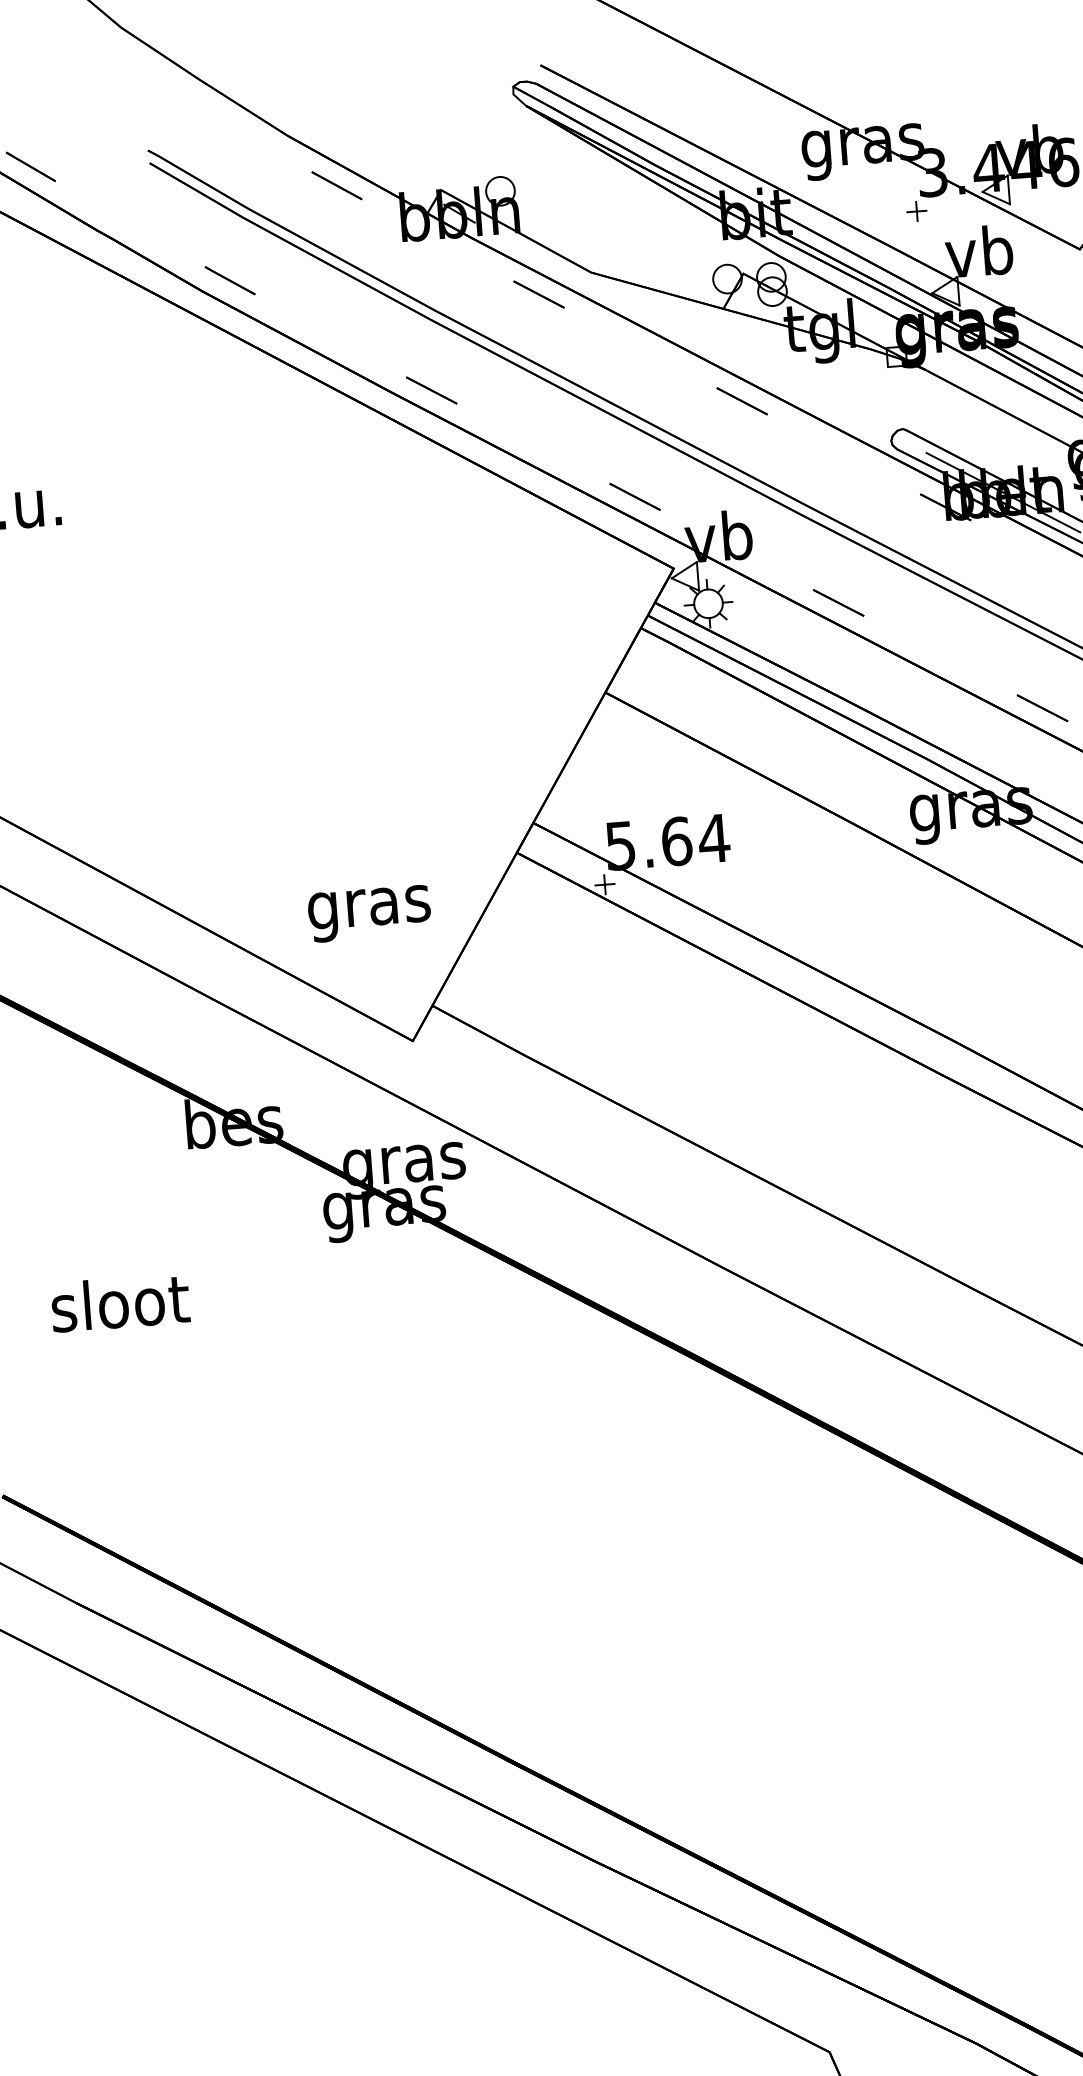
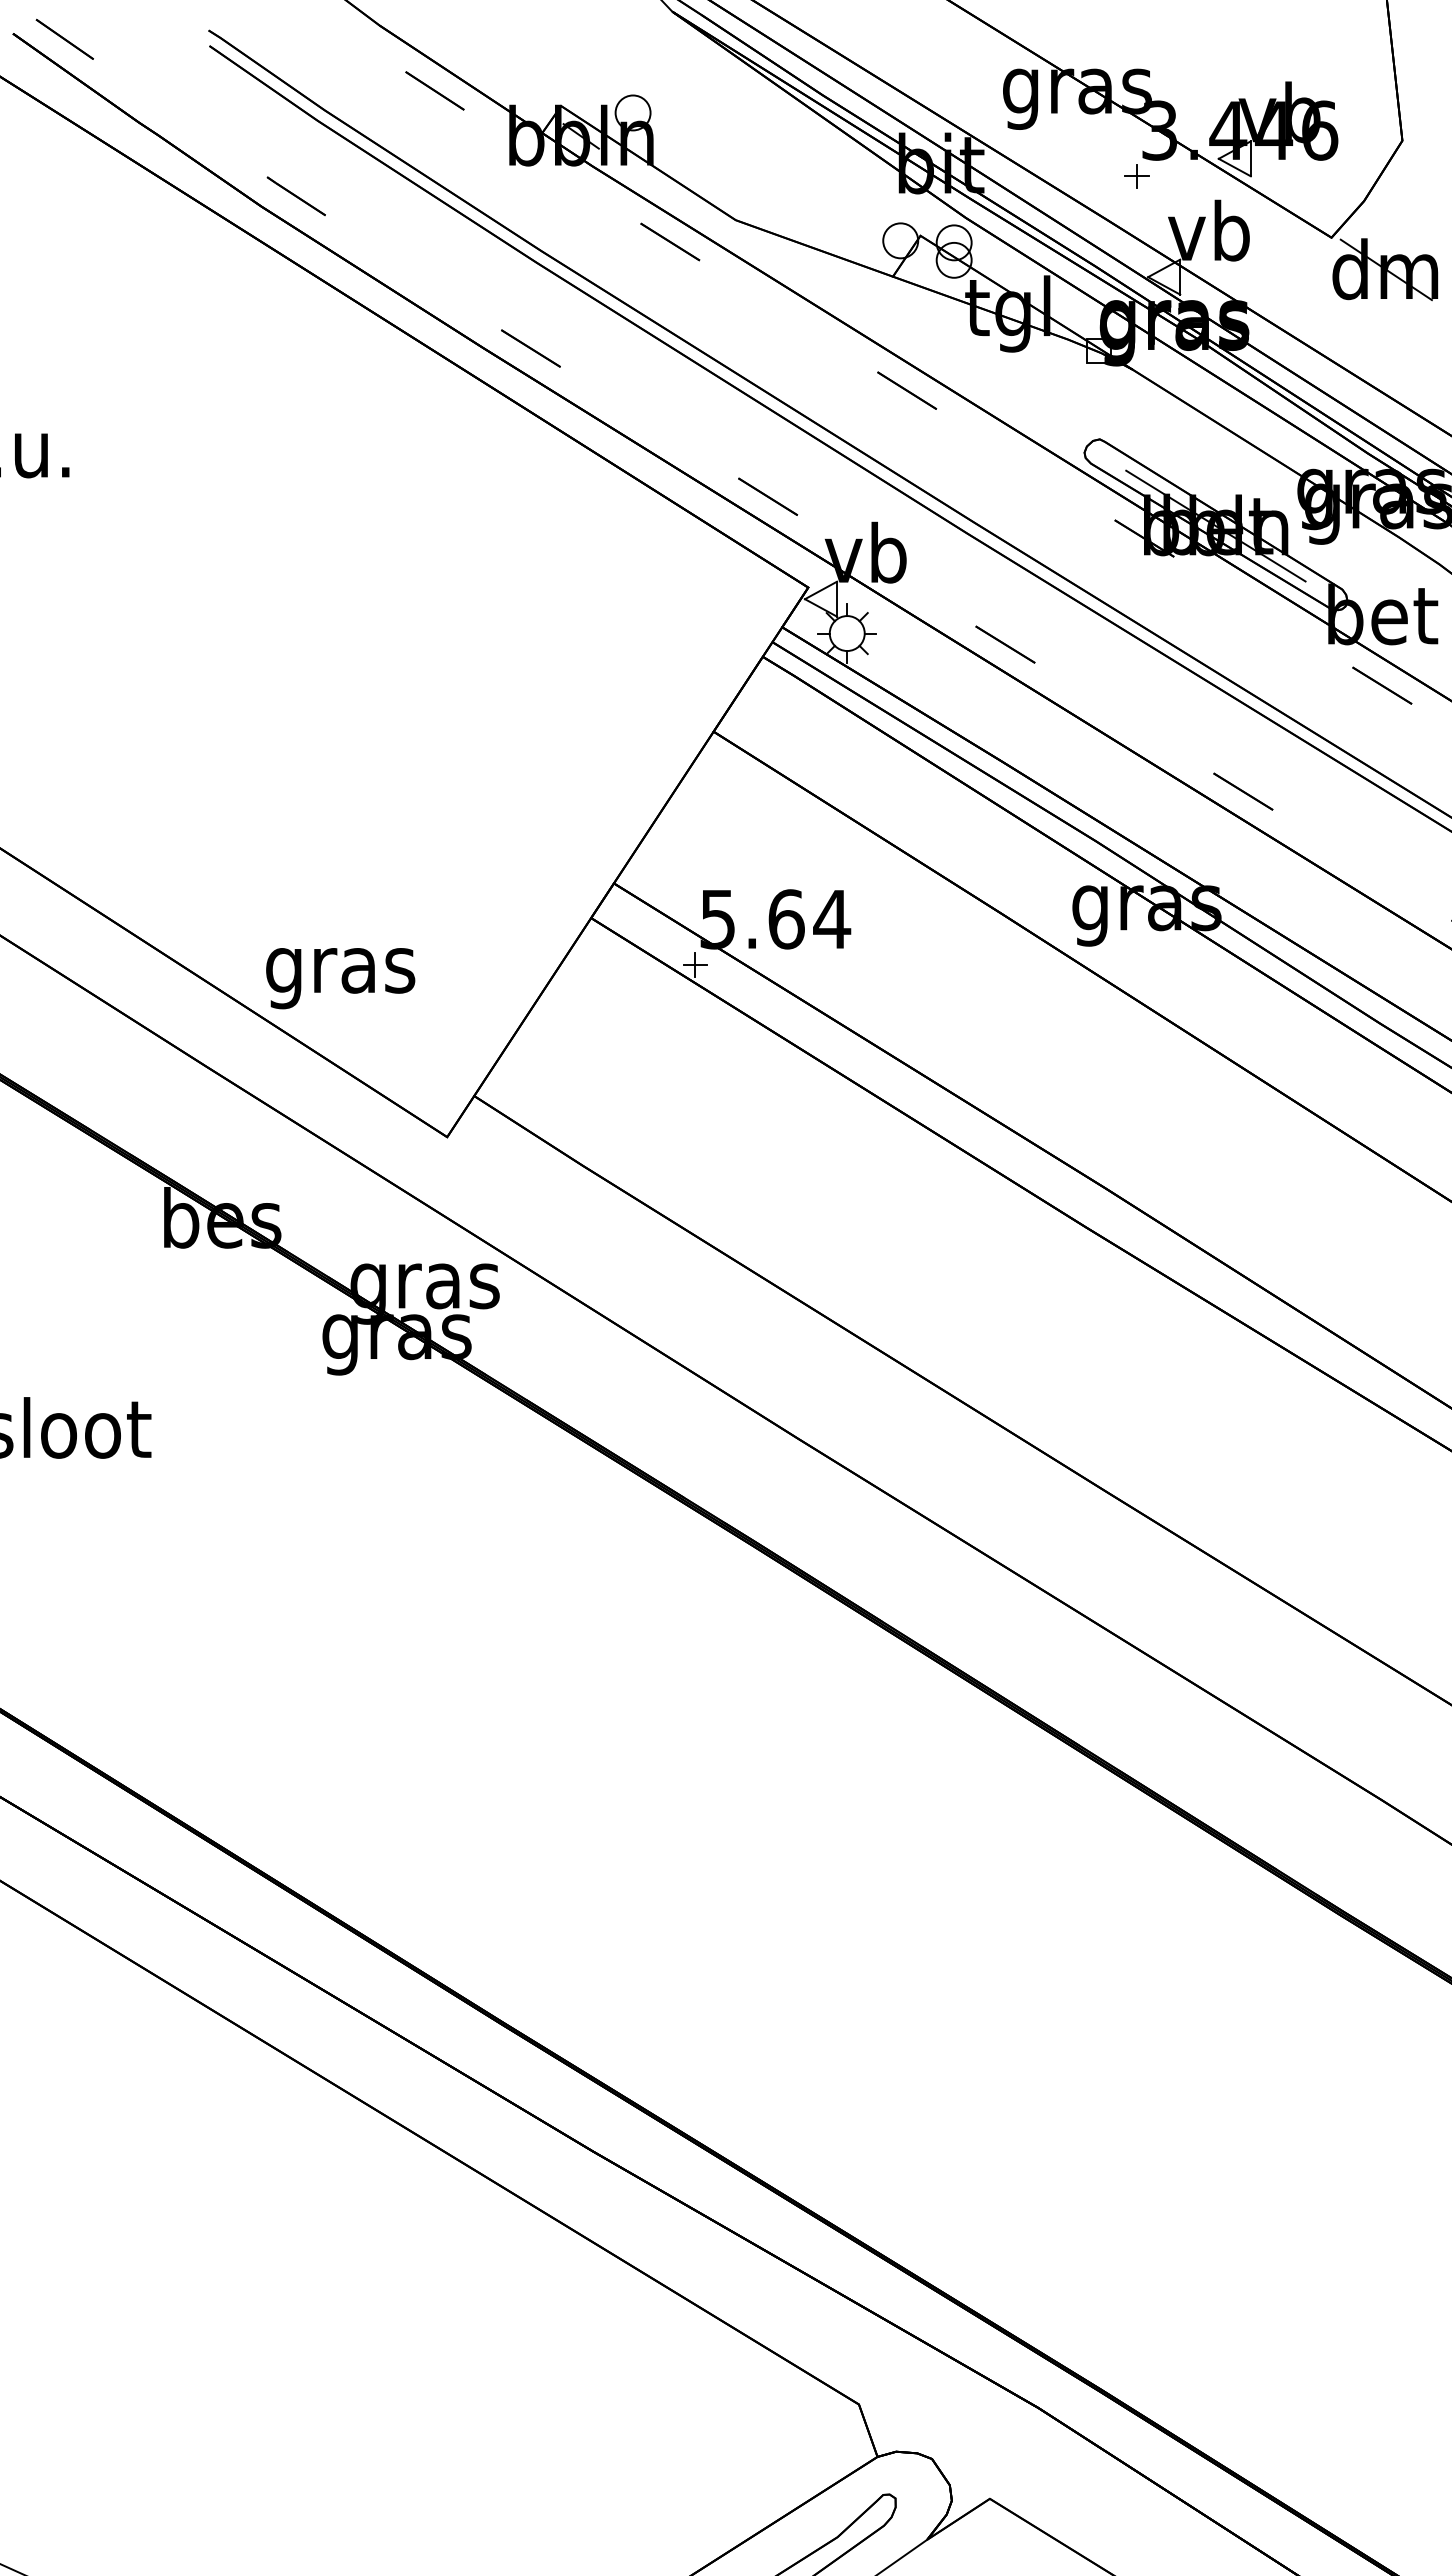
text: (369, 913) -> (340, 978), moved

